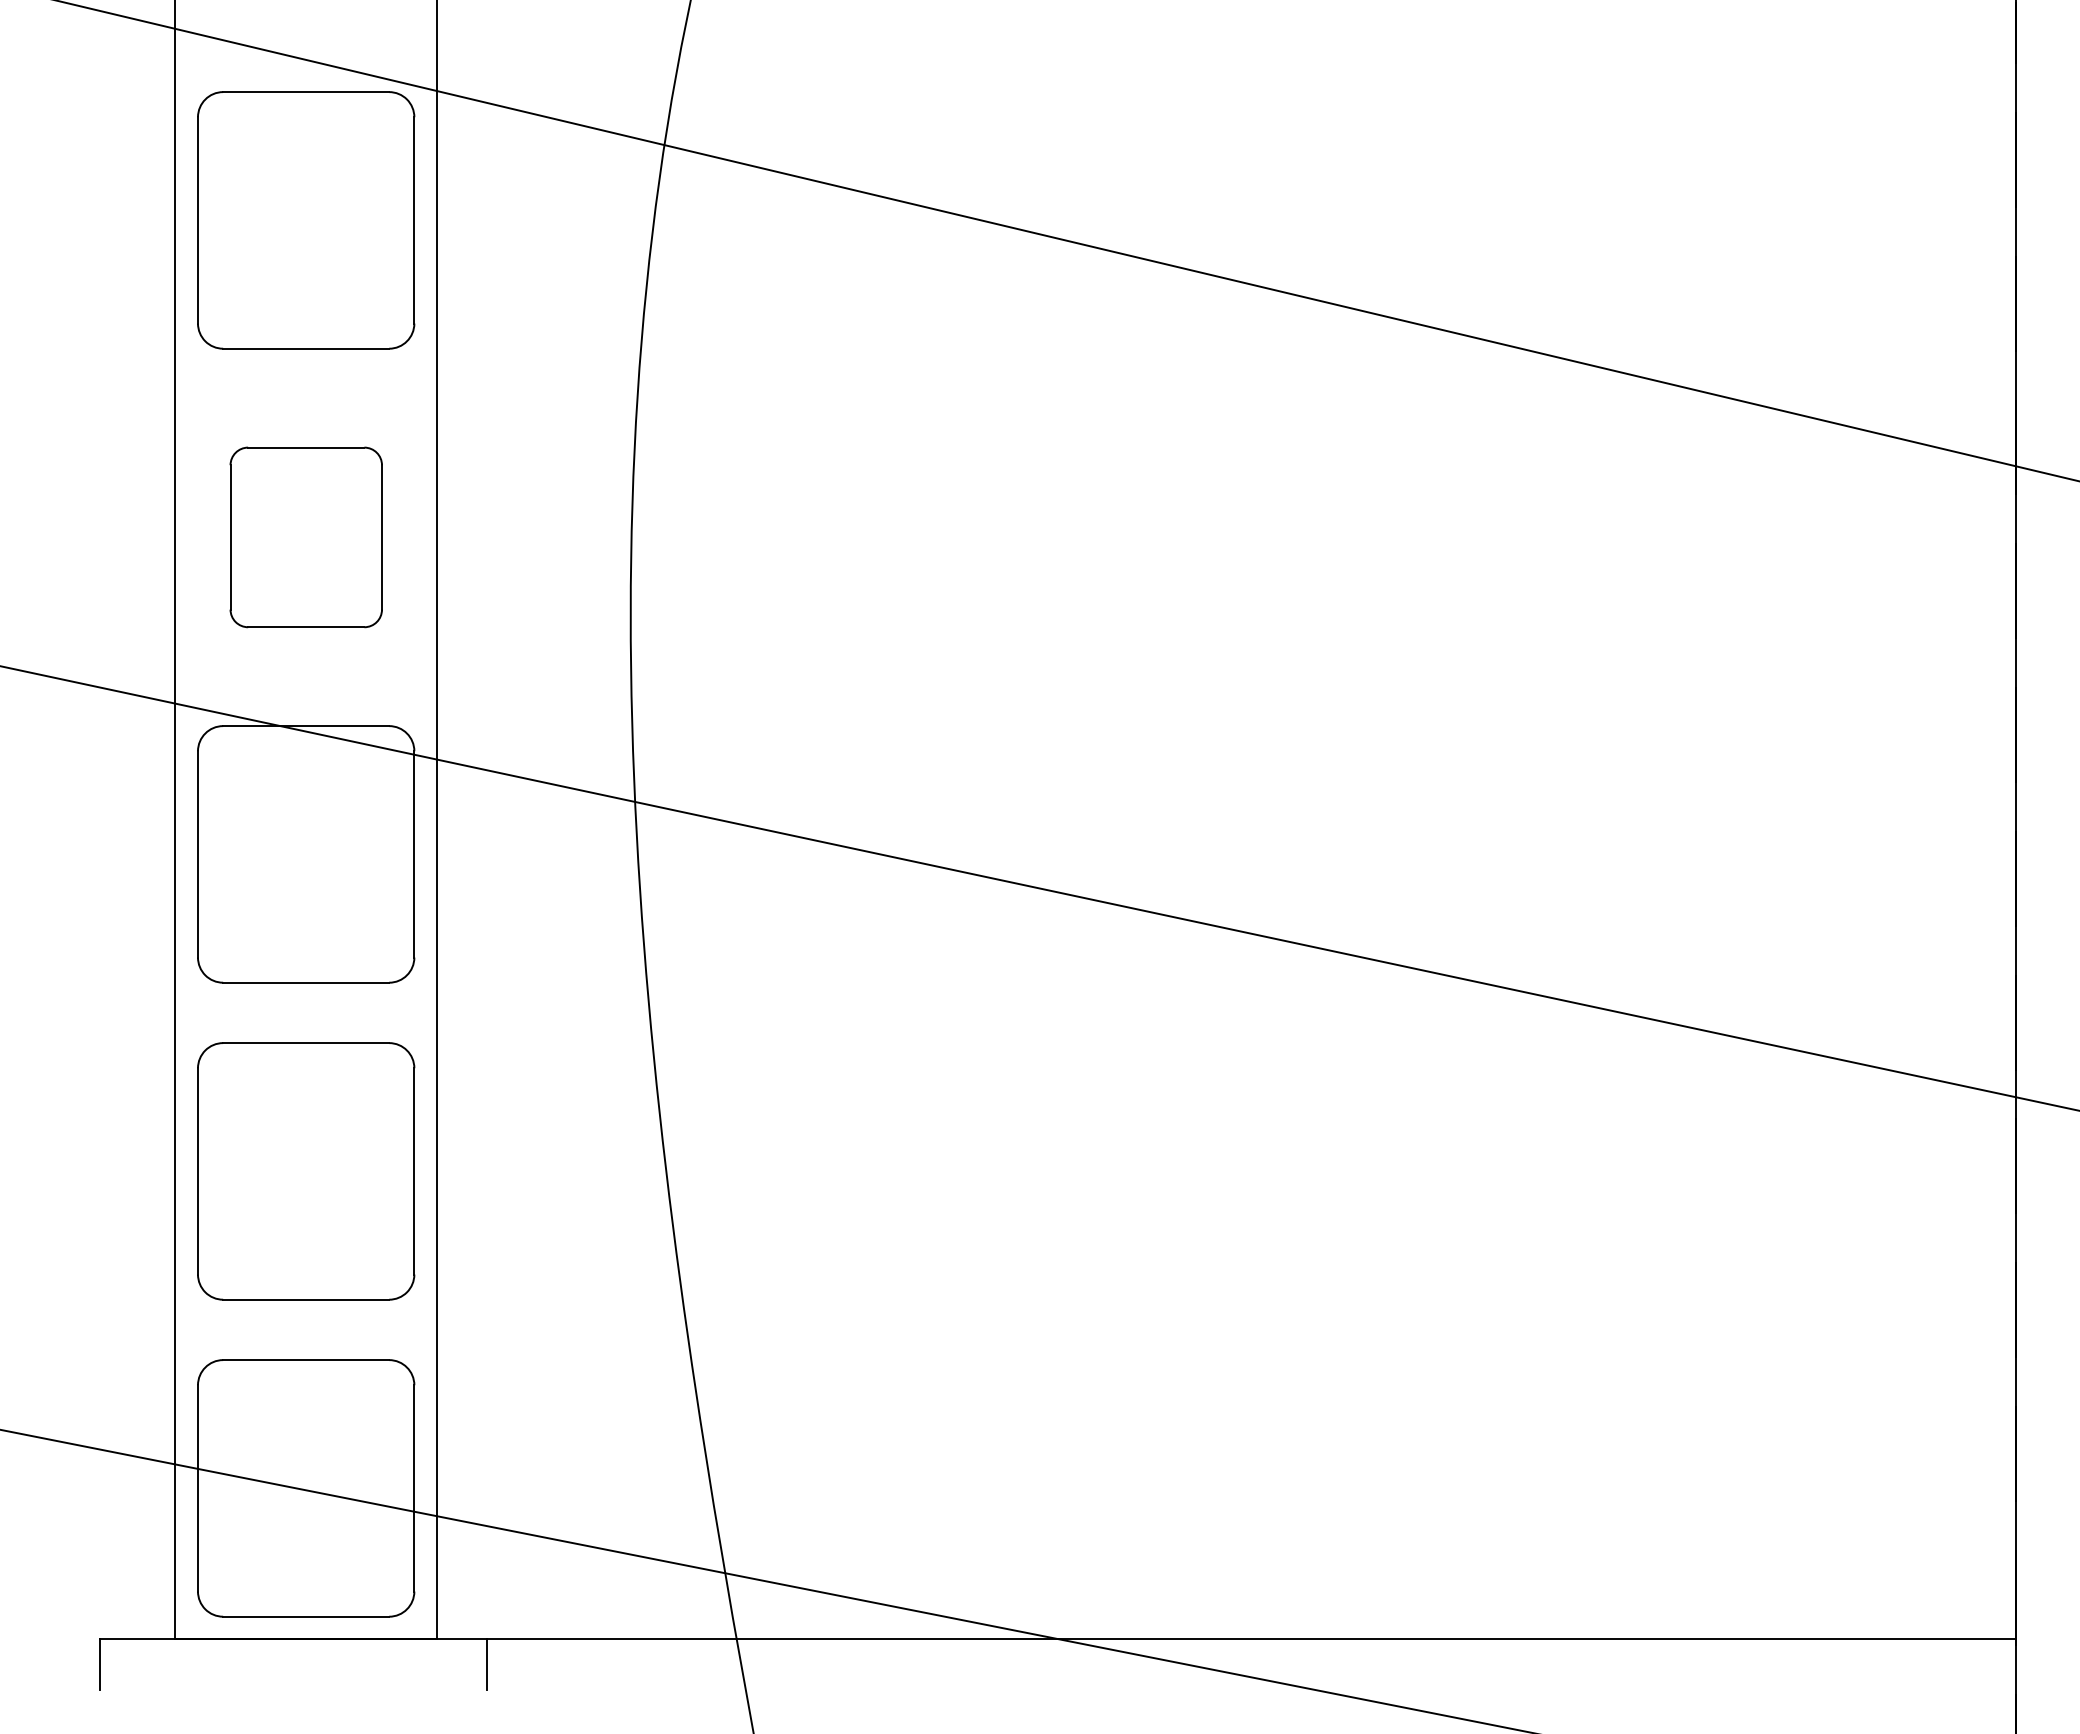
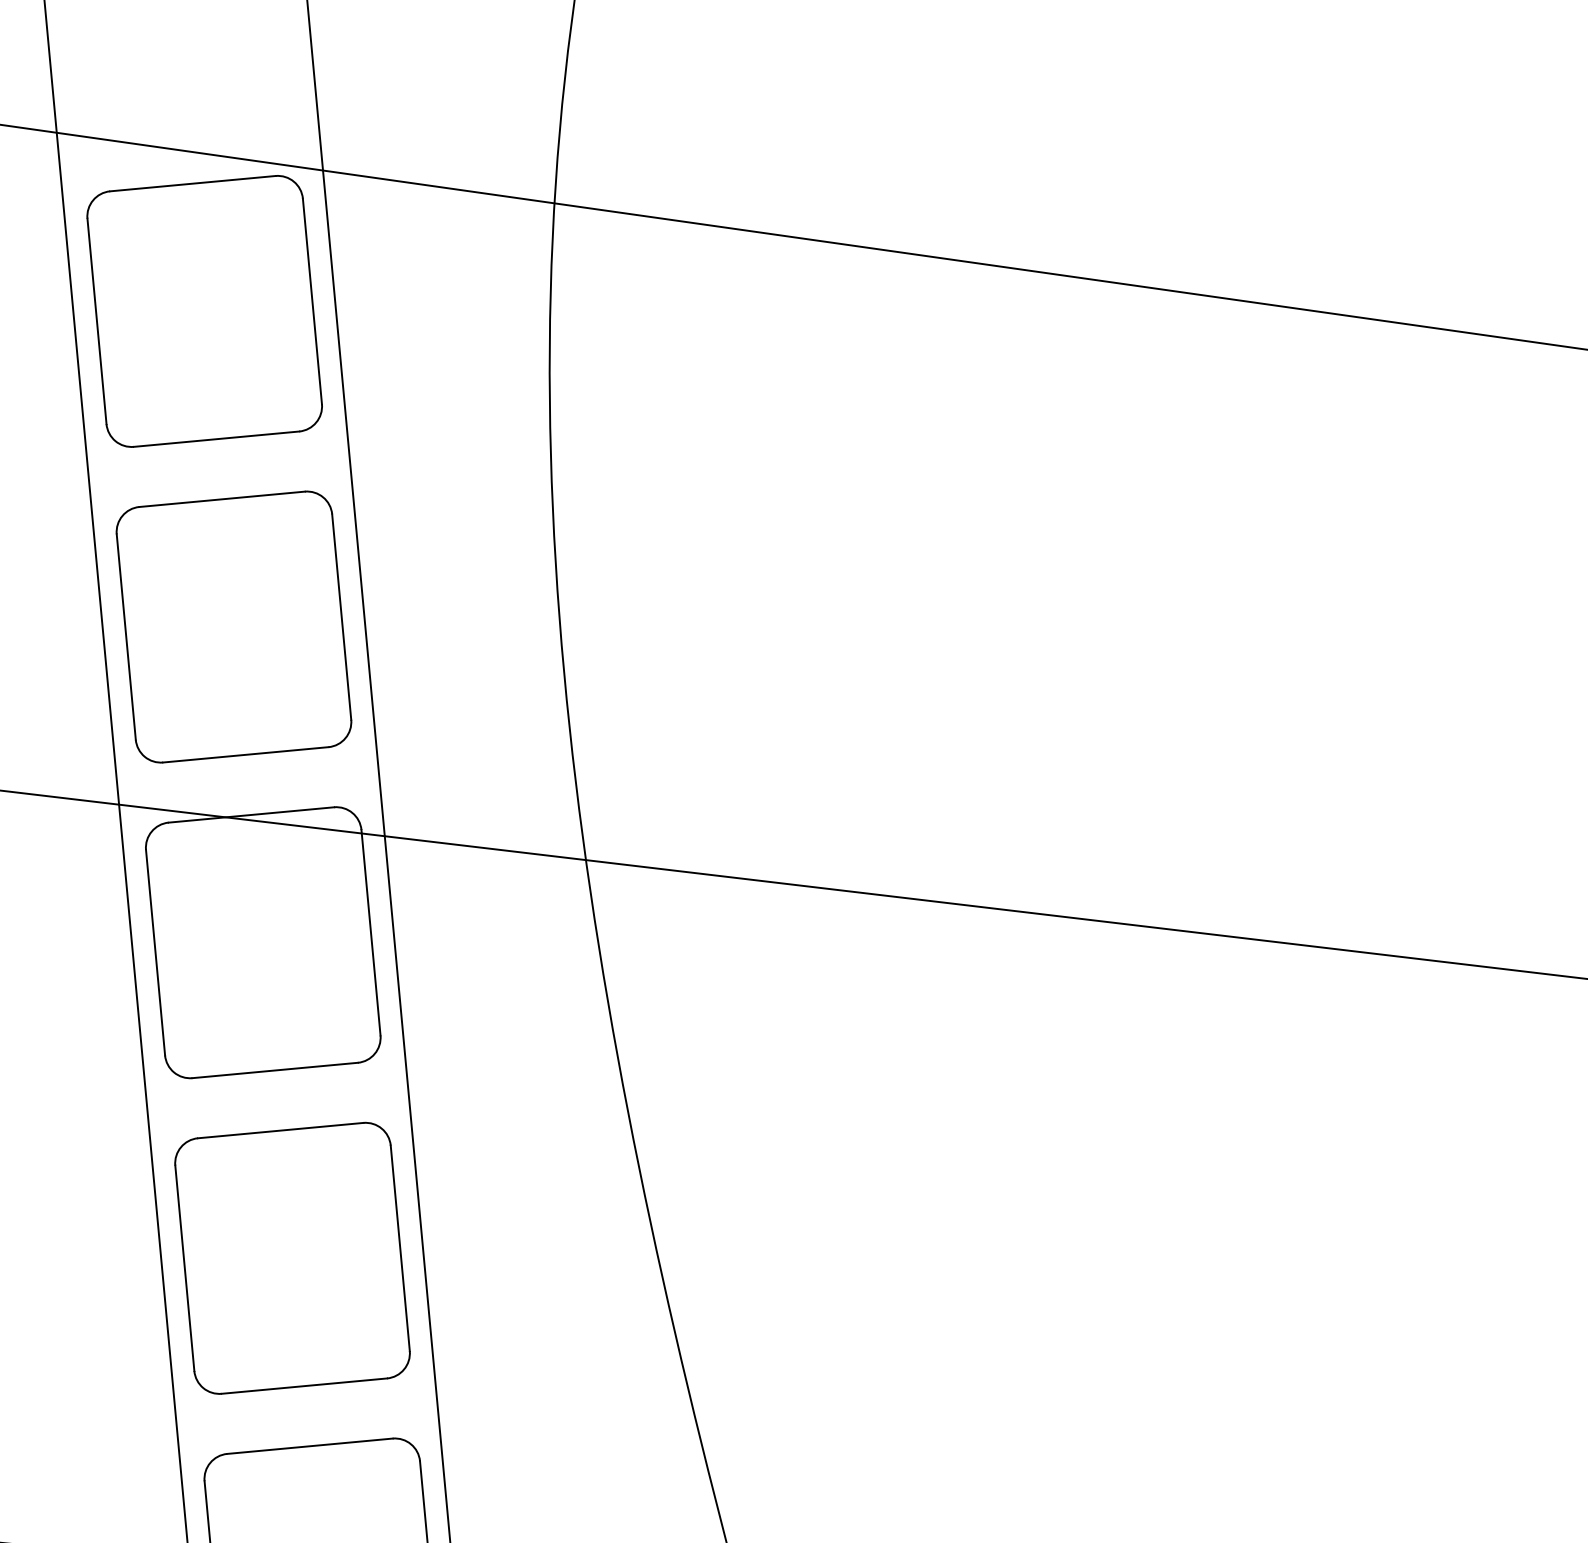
part: (306, 537) -> (234, 627), size x1.43

